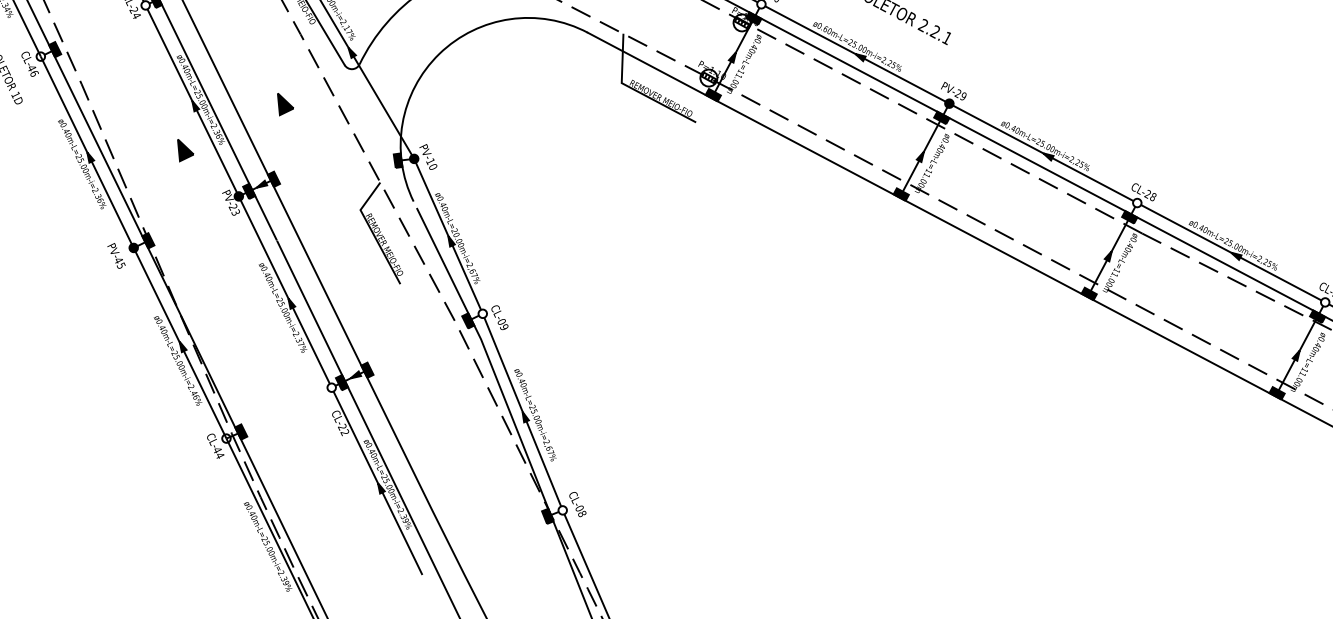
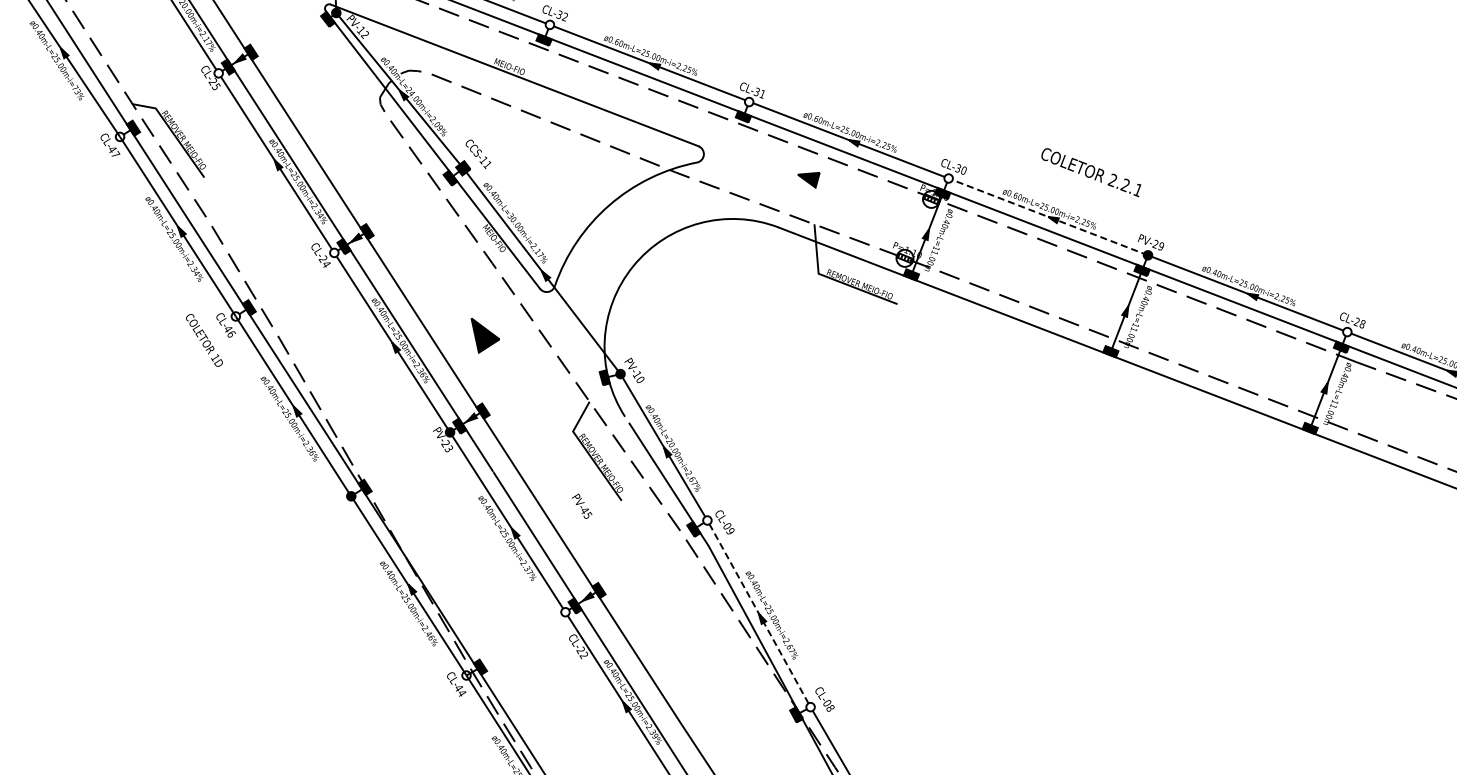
line: (857, 54) -> (1050, 217), solid -> dashed
part: (285, 104) -> (485, 335), size x1.6
part: (184, 150) -> (390, 393), removed
text: (117, 255) -> (582, 505), moved
line: (522, 411) -> (758, 613), solid -> dashed

